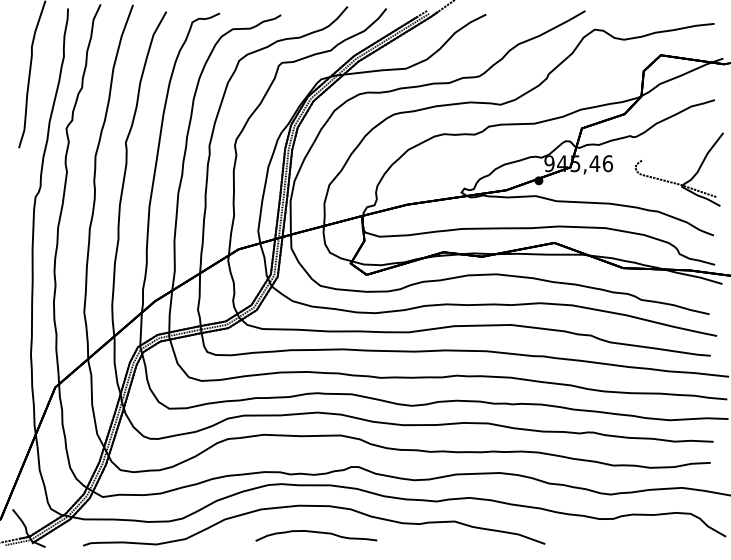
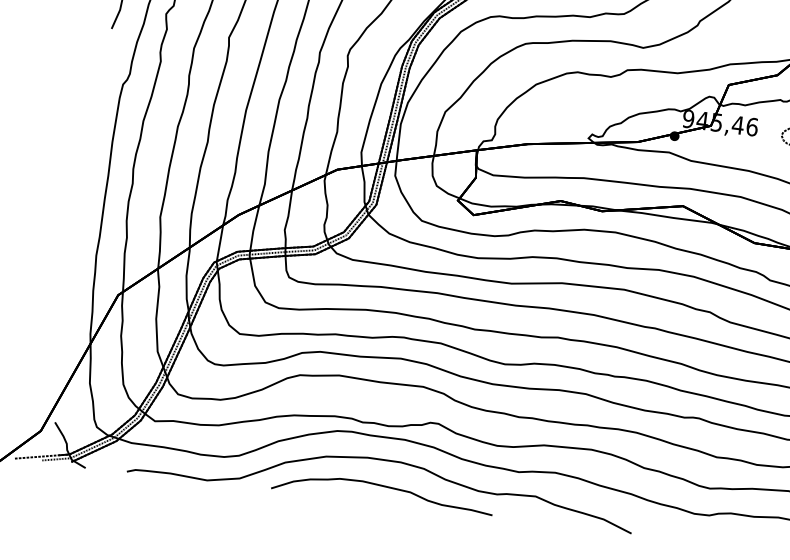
part: (316, 535) -> (383, 492), size x1.67

